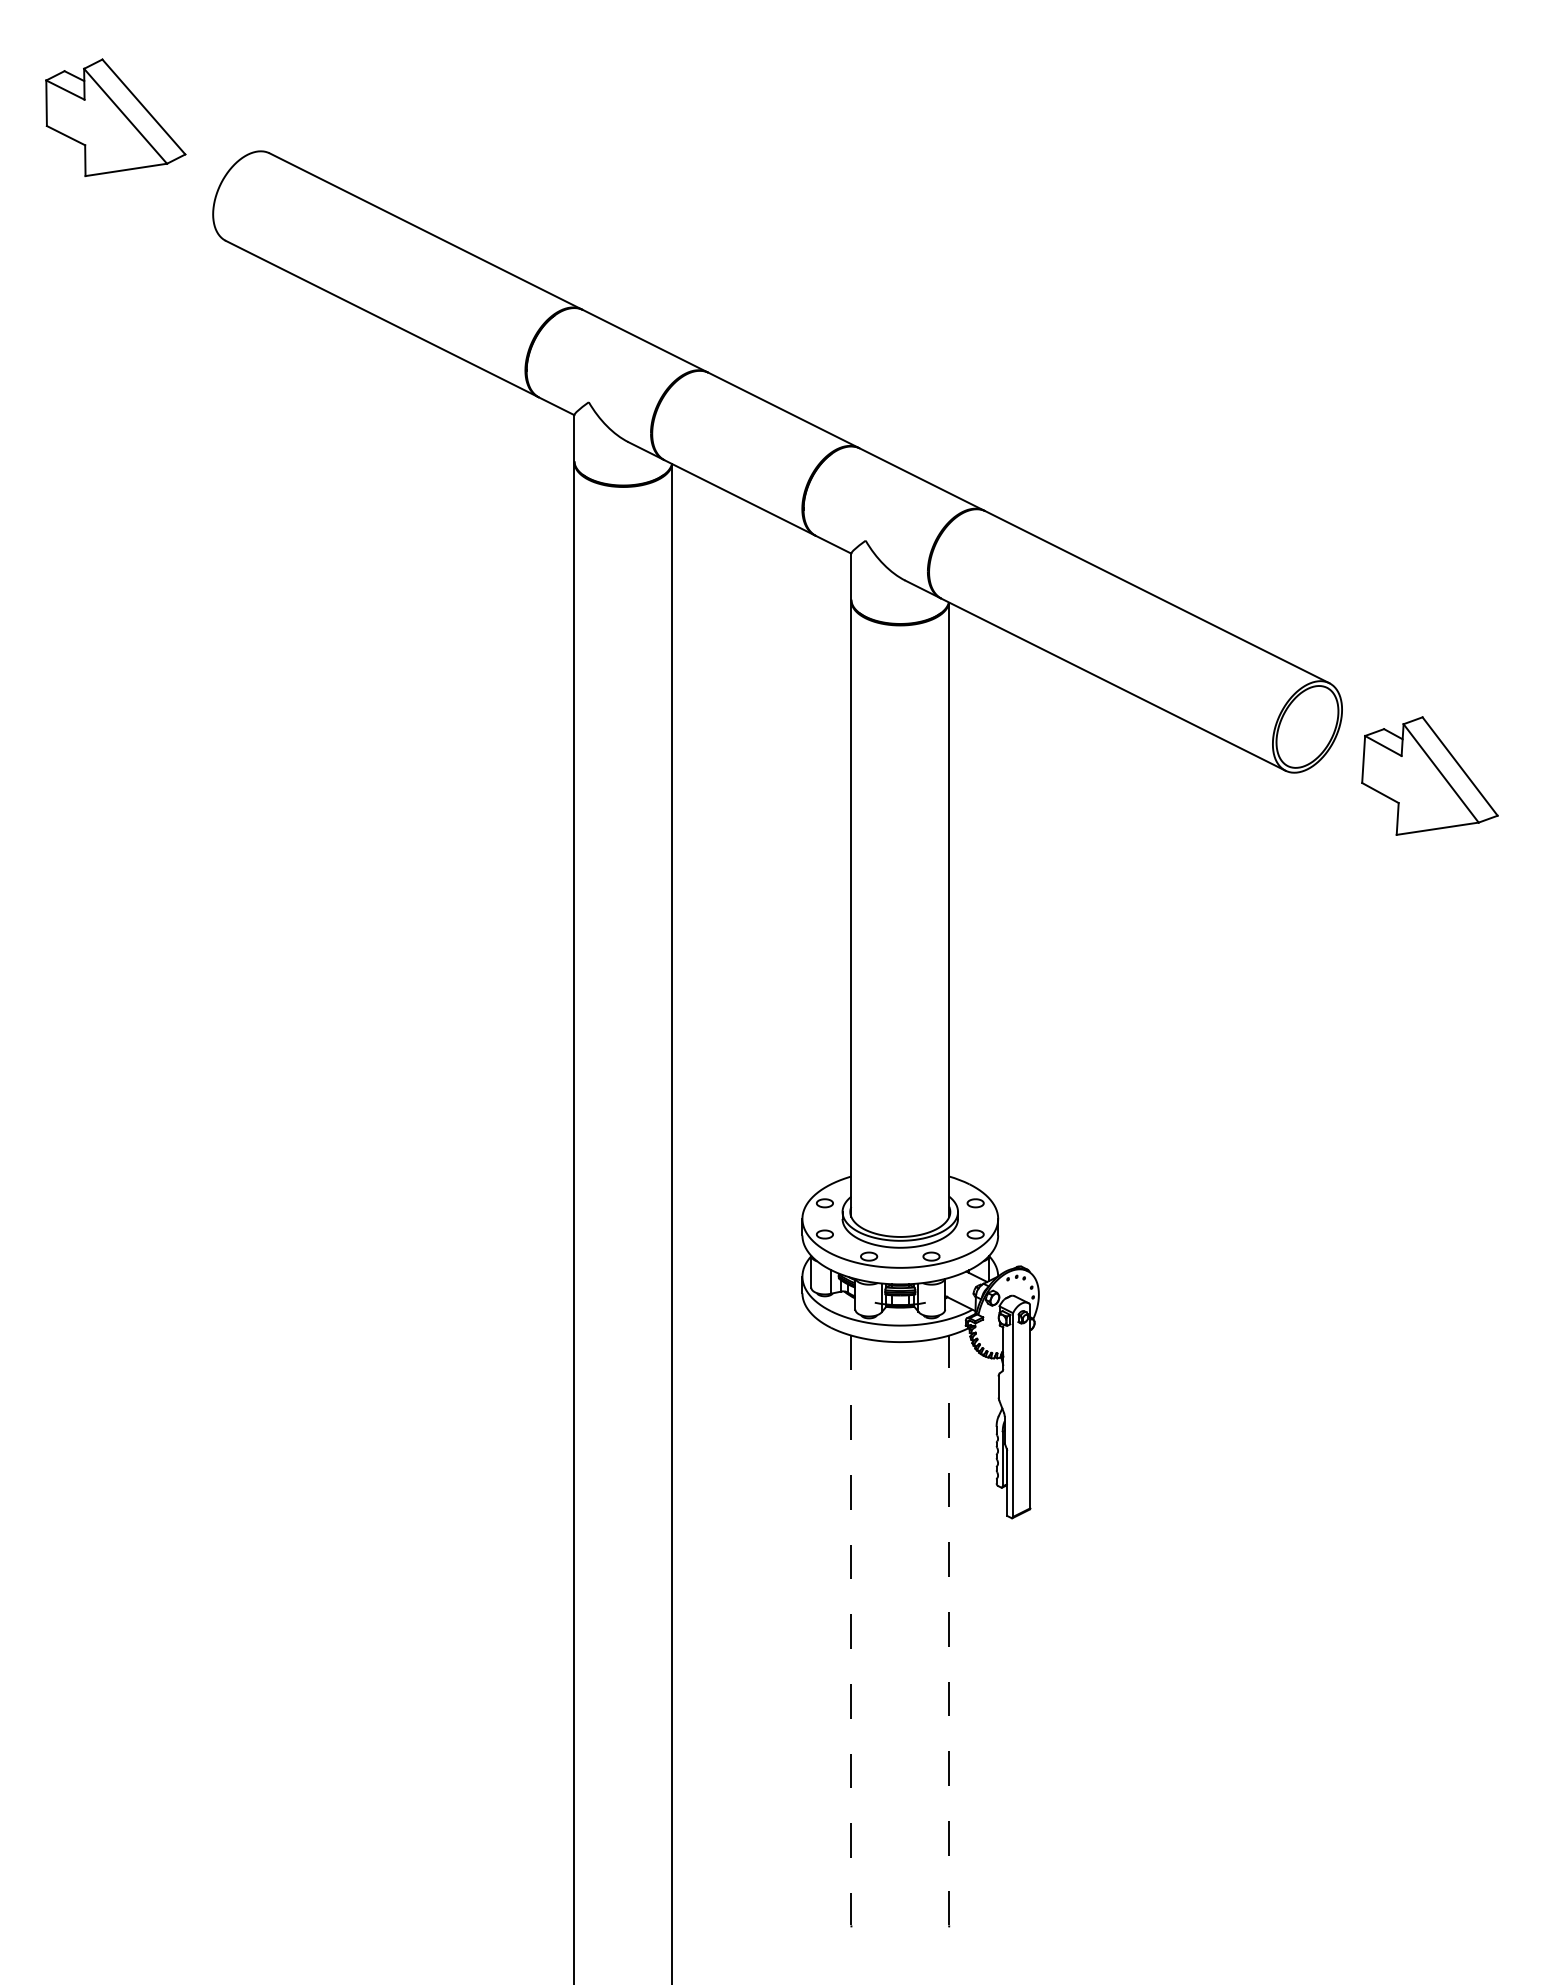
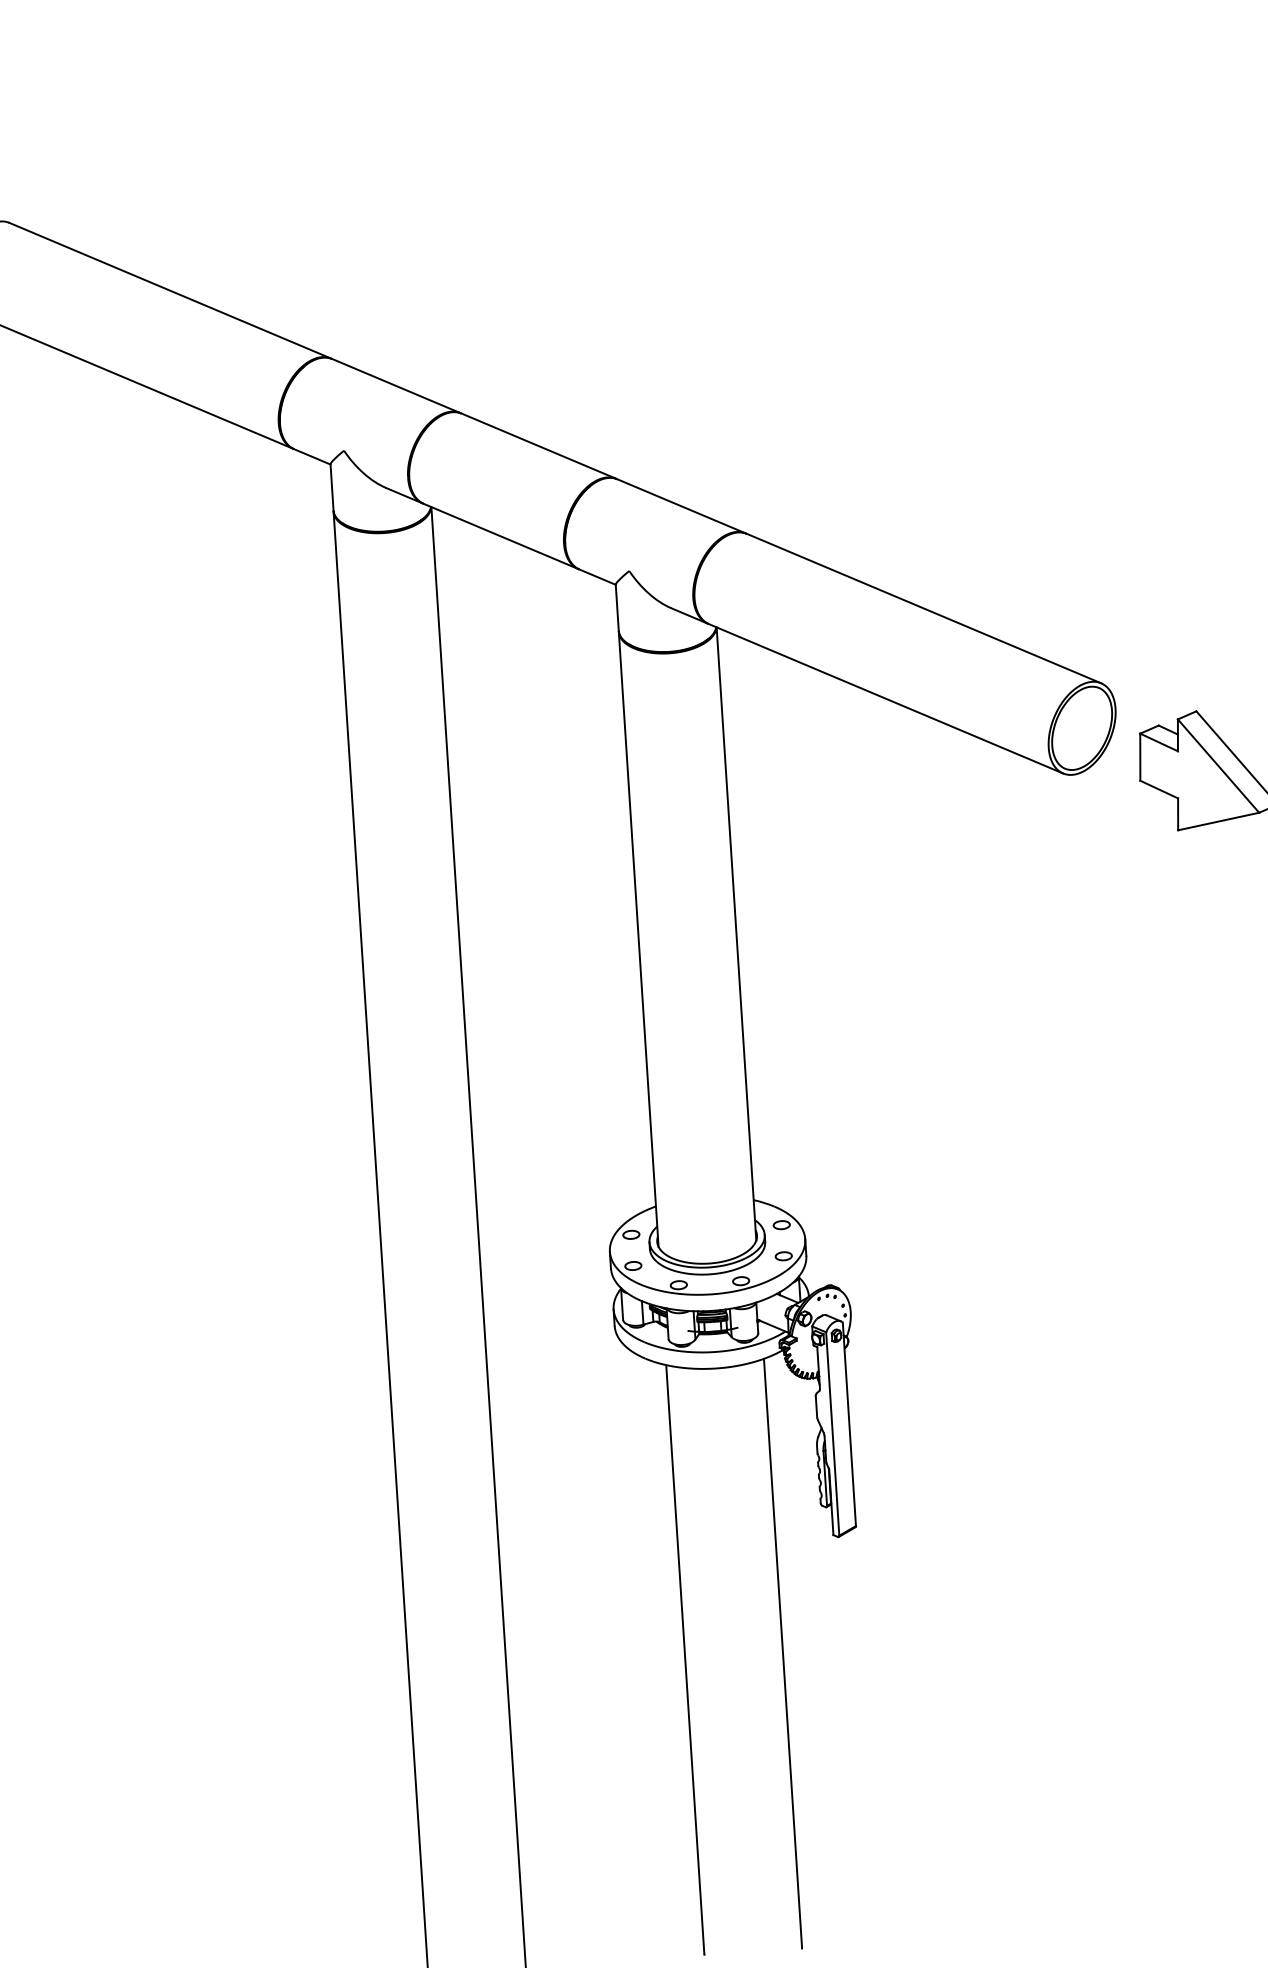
line: (851, 1630) -> (685, 1659), dashed -> solid
line: (949, 1630) -> (783, 1653), dashed -> solid

